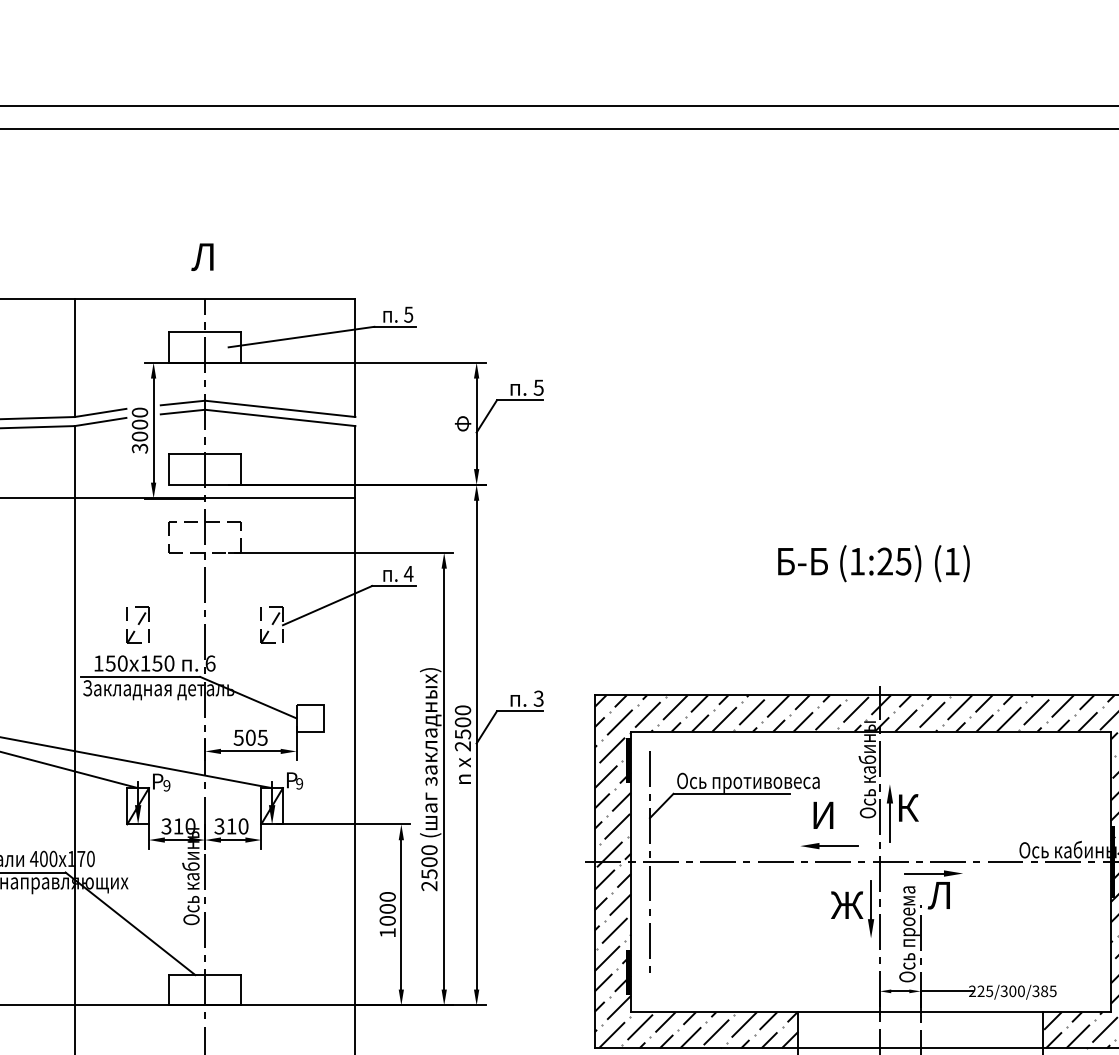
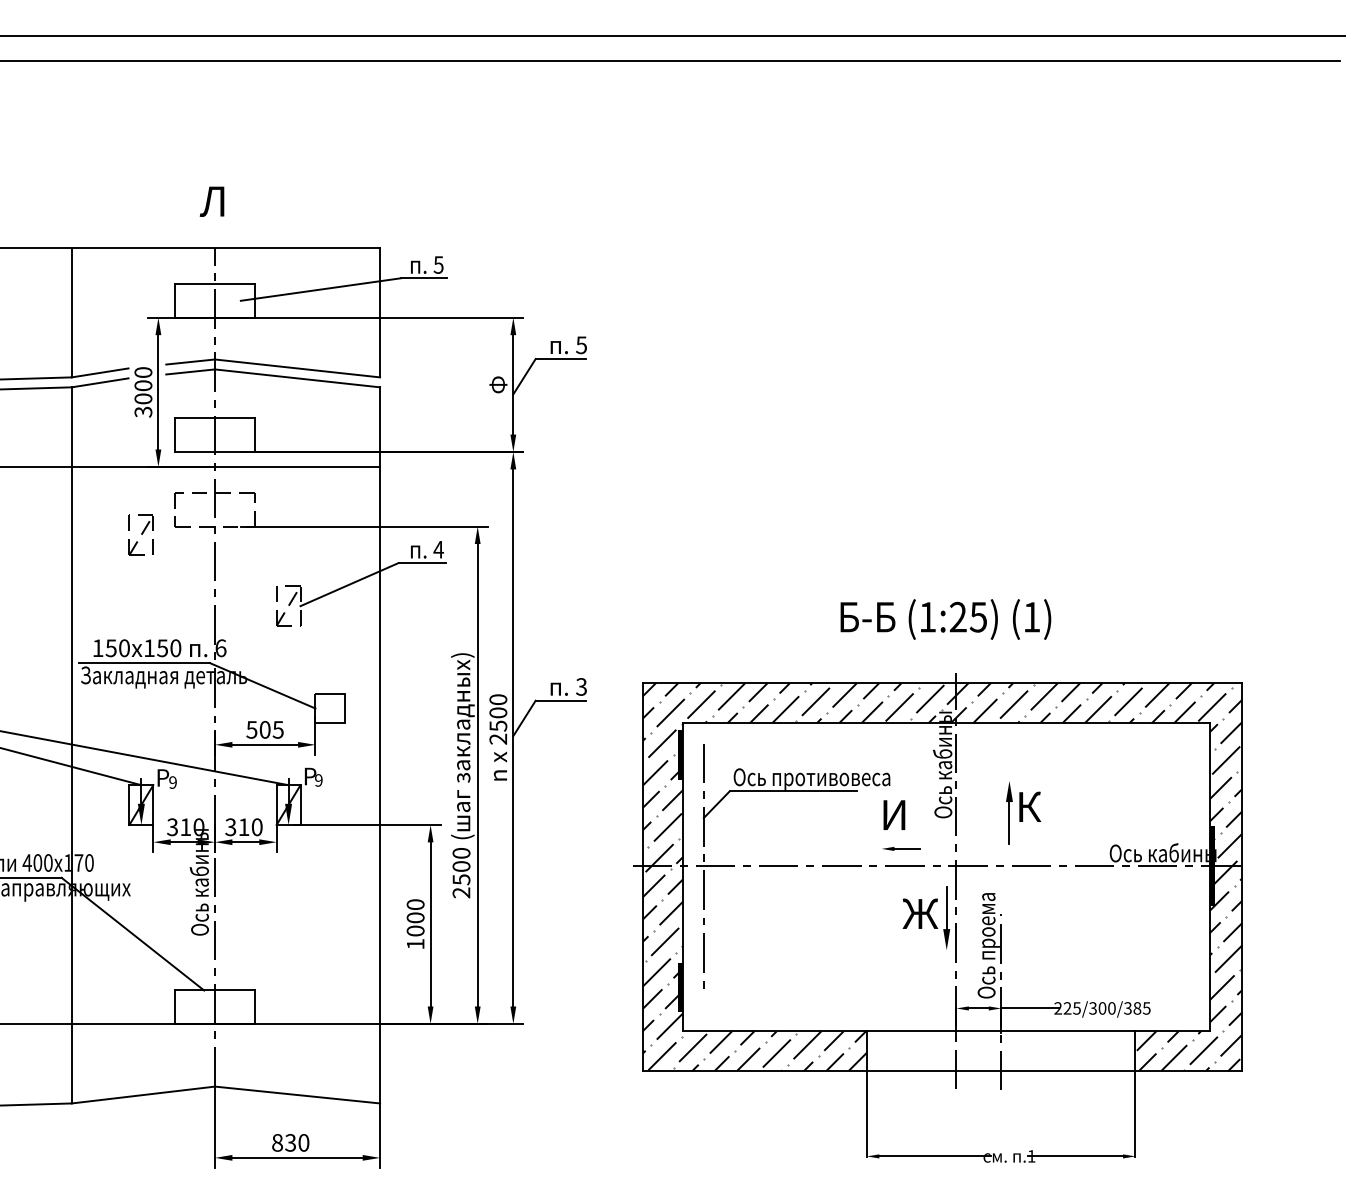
text: (873, 563) -> (945, 619), moved
part: (137, 624) -> (140, 534), moved
part: (902, 813) -> (1023, 812), moved
part: (828, 845) -> (900, 848), size x0.6
part: (933, 889) -> (1015, 896), removed

